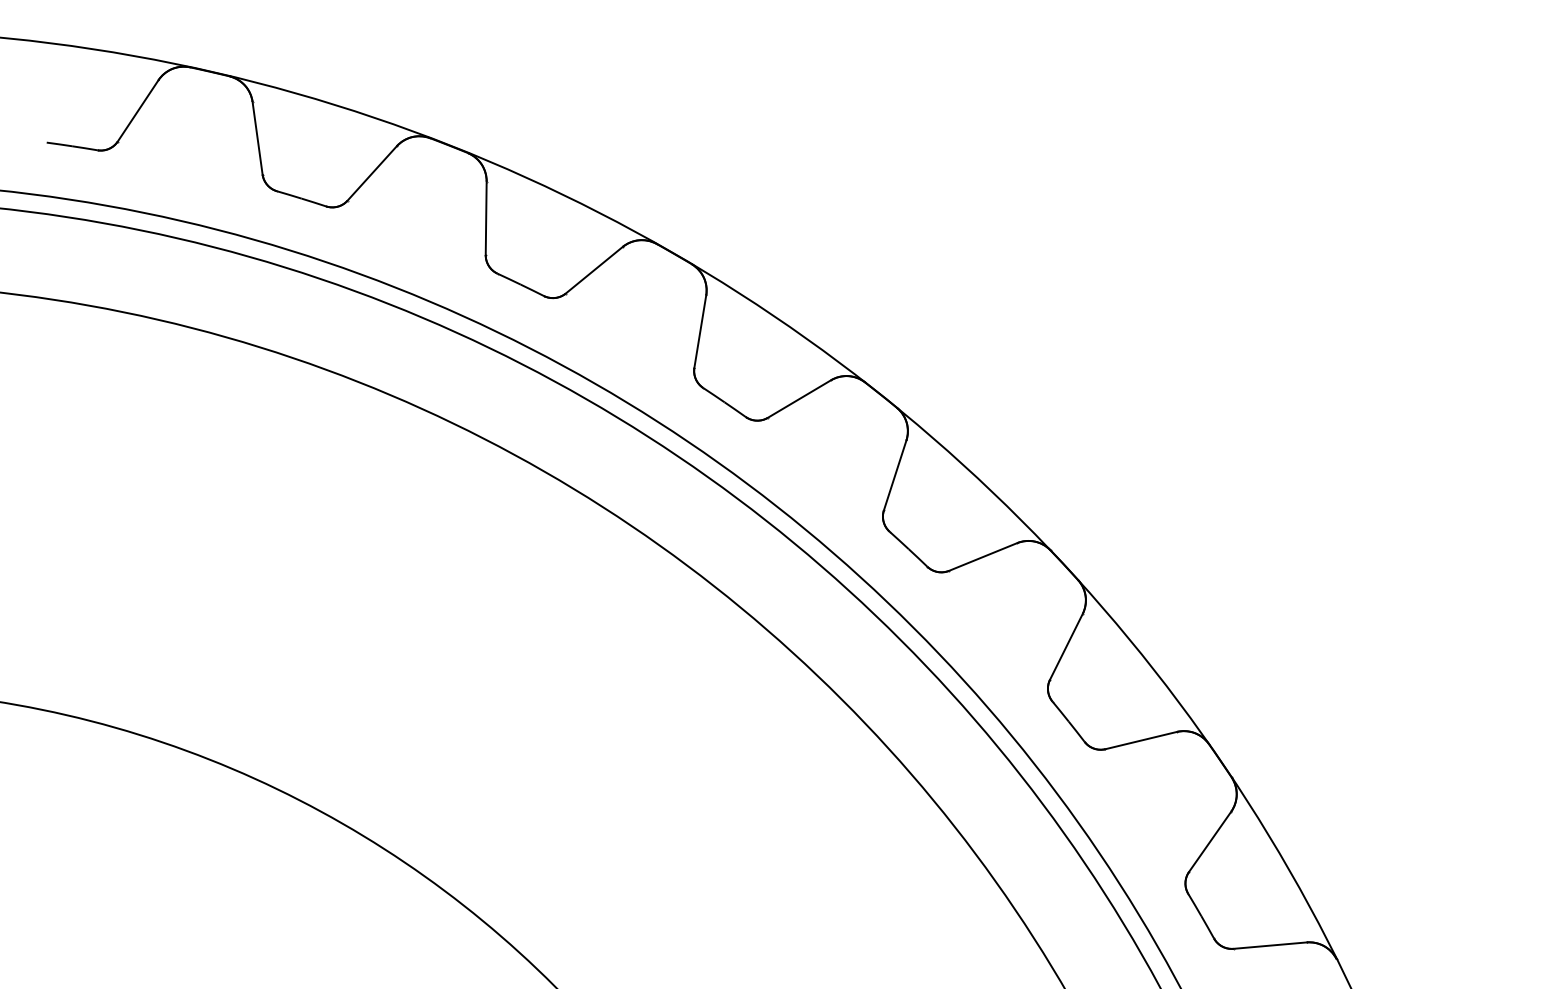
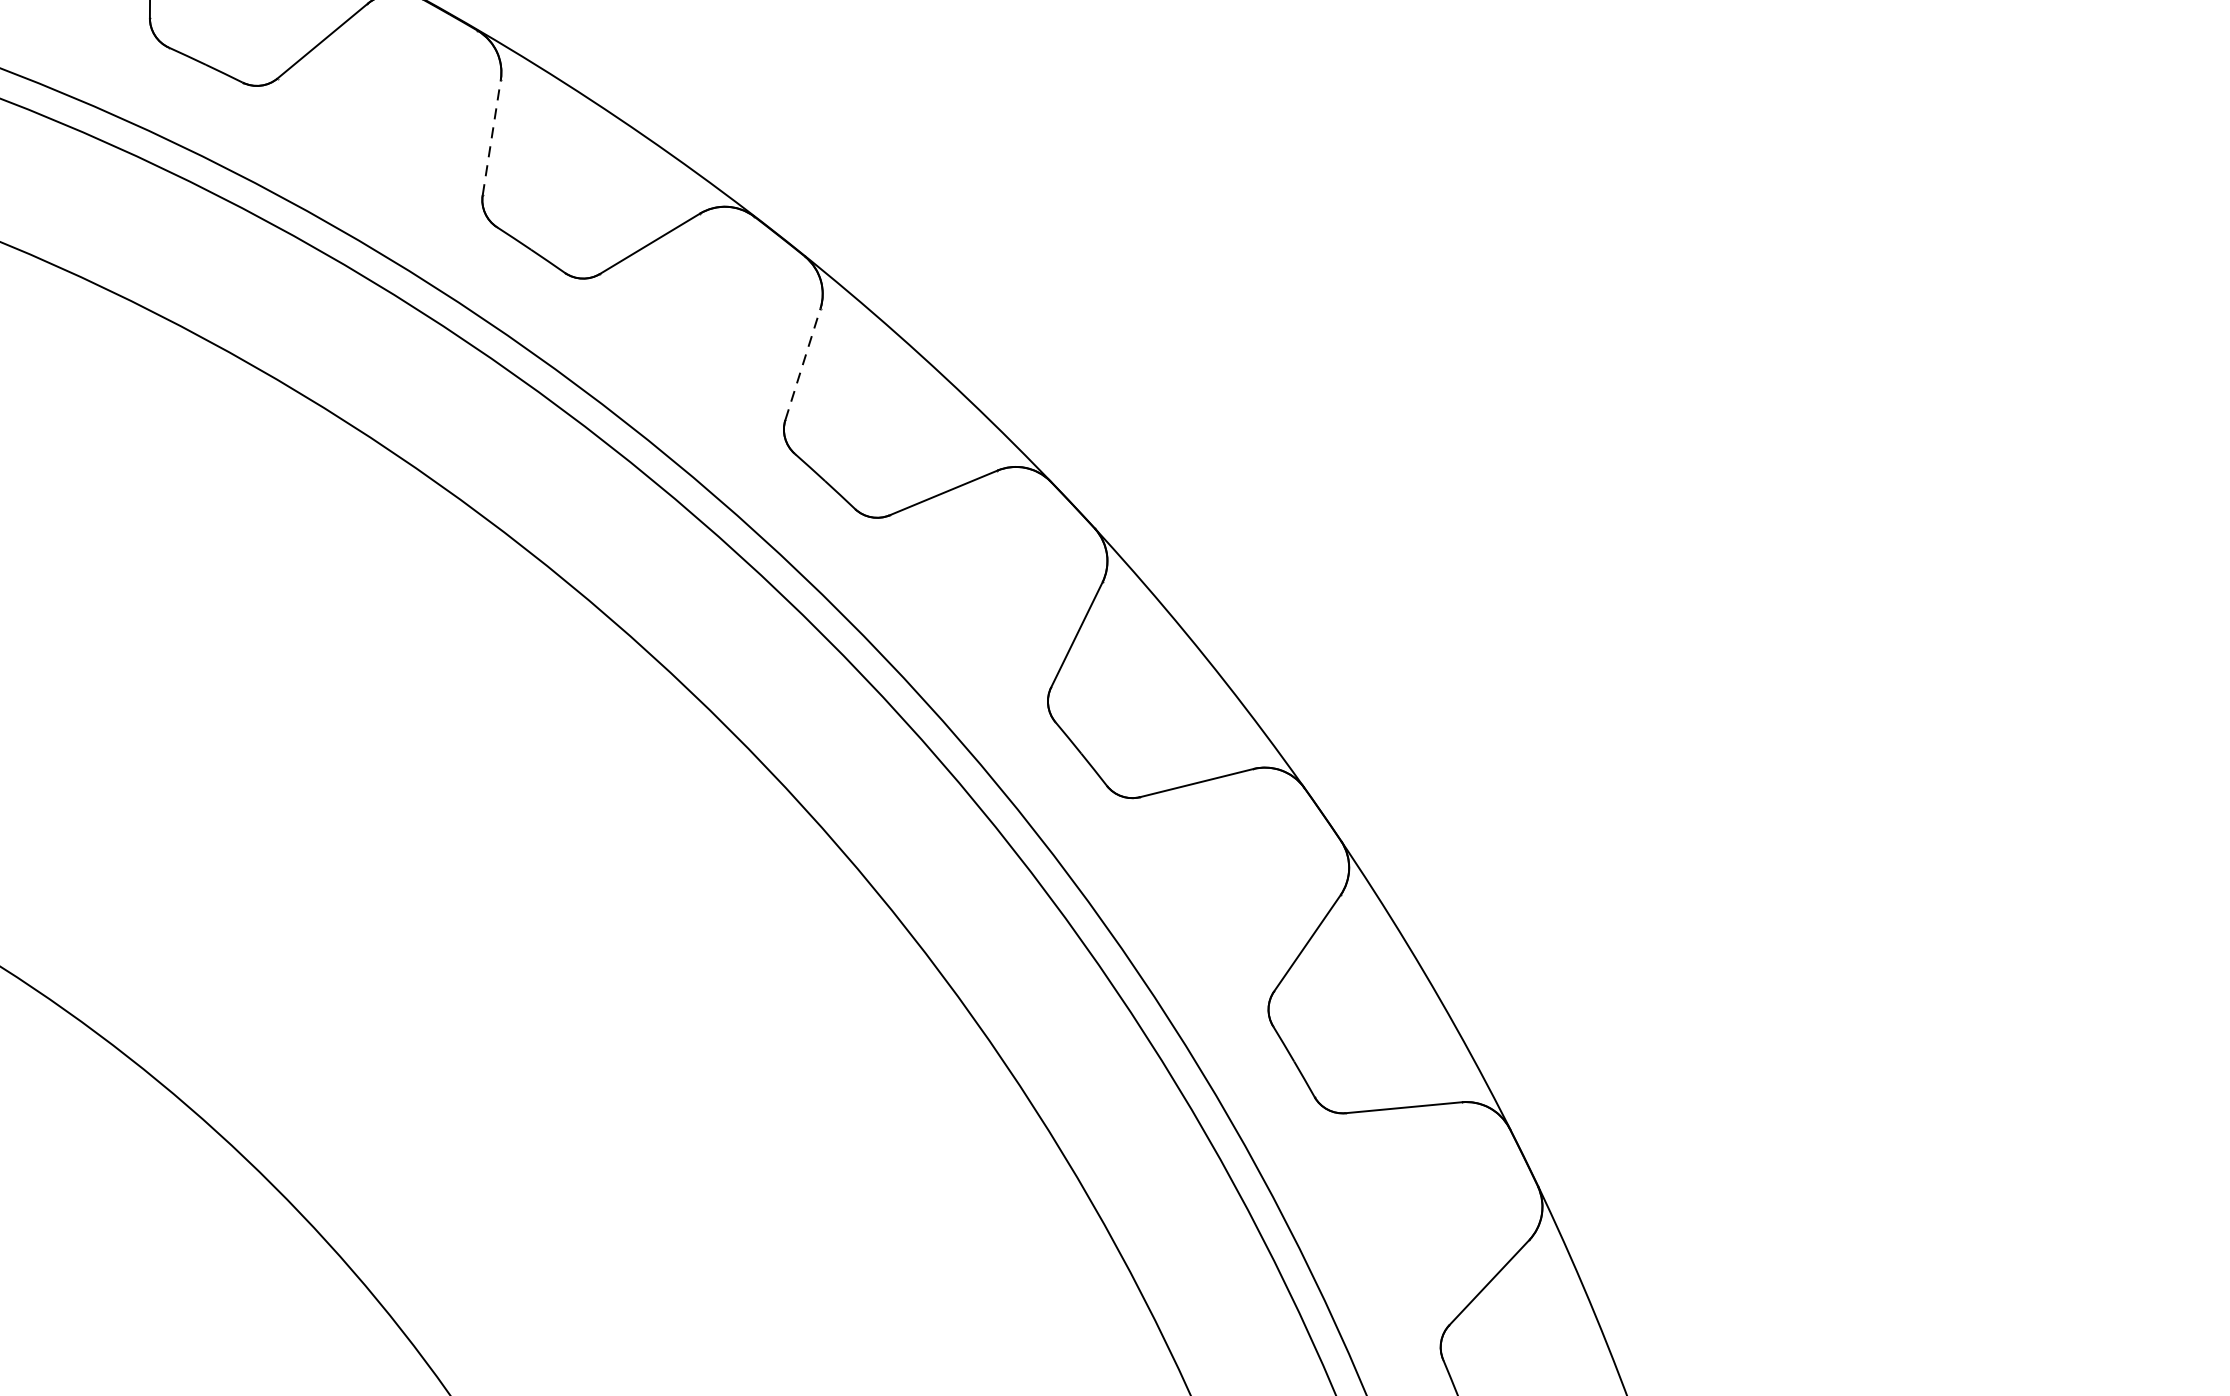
line: (486, 218) -> (492, 137), solid -> dashed
line: (700, 331) -> (803, 364), solid -> dashed

